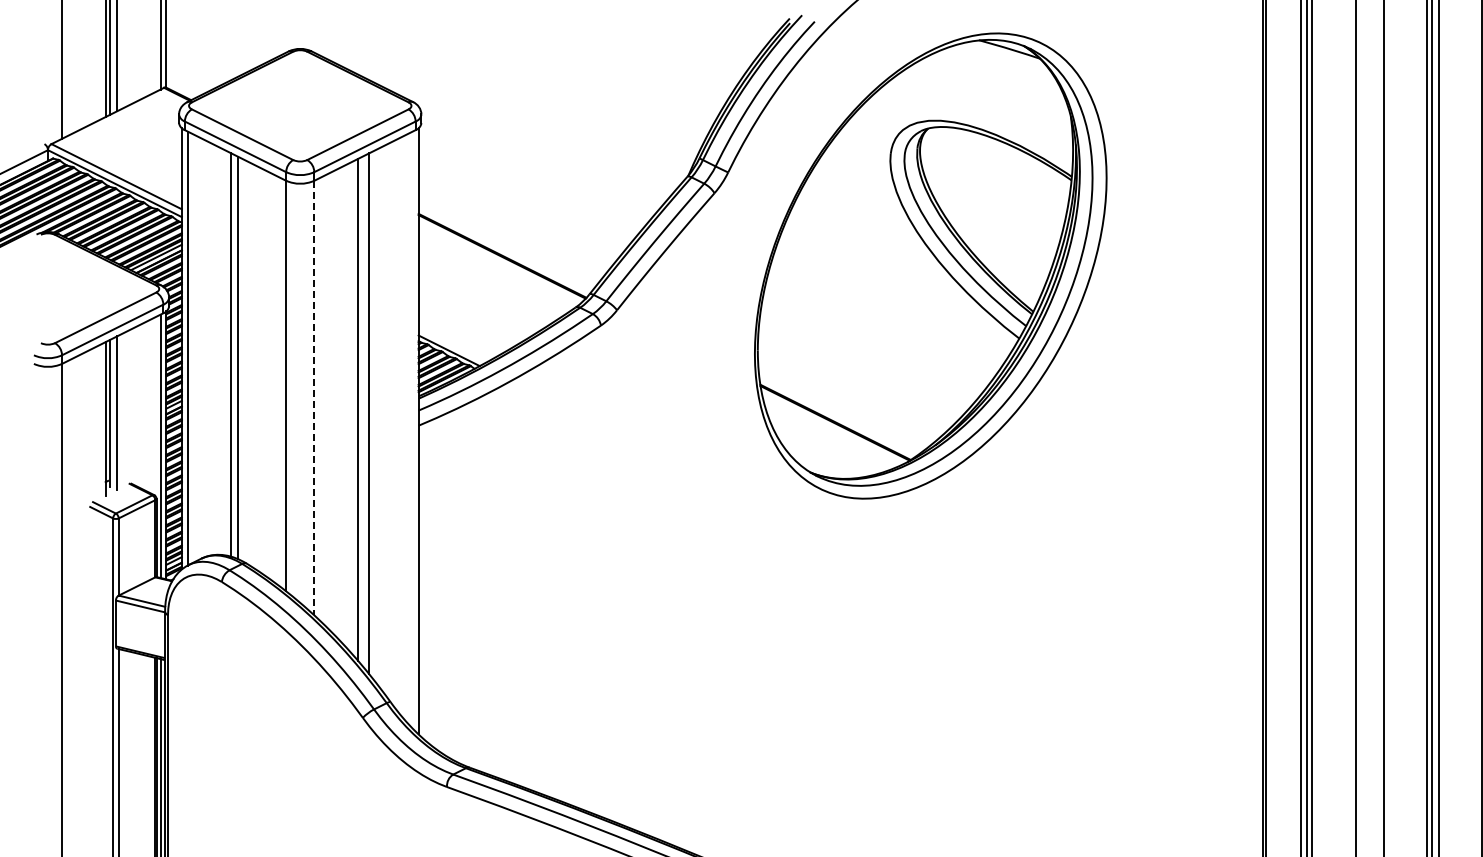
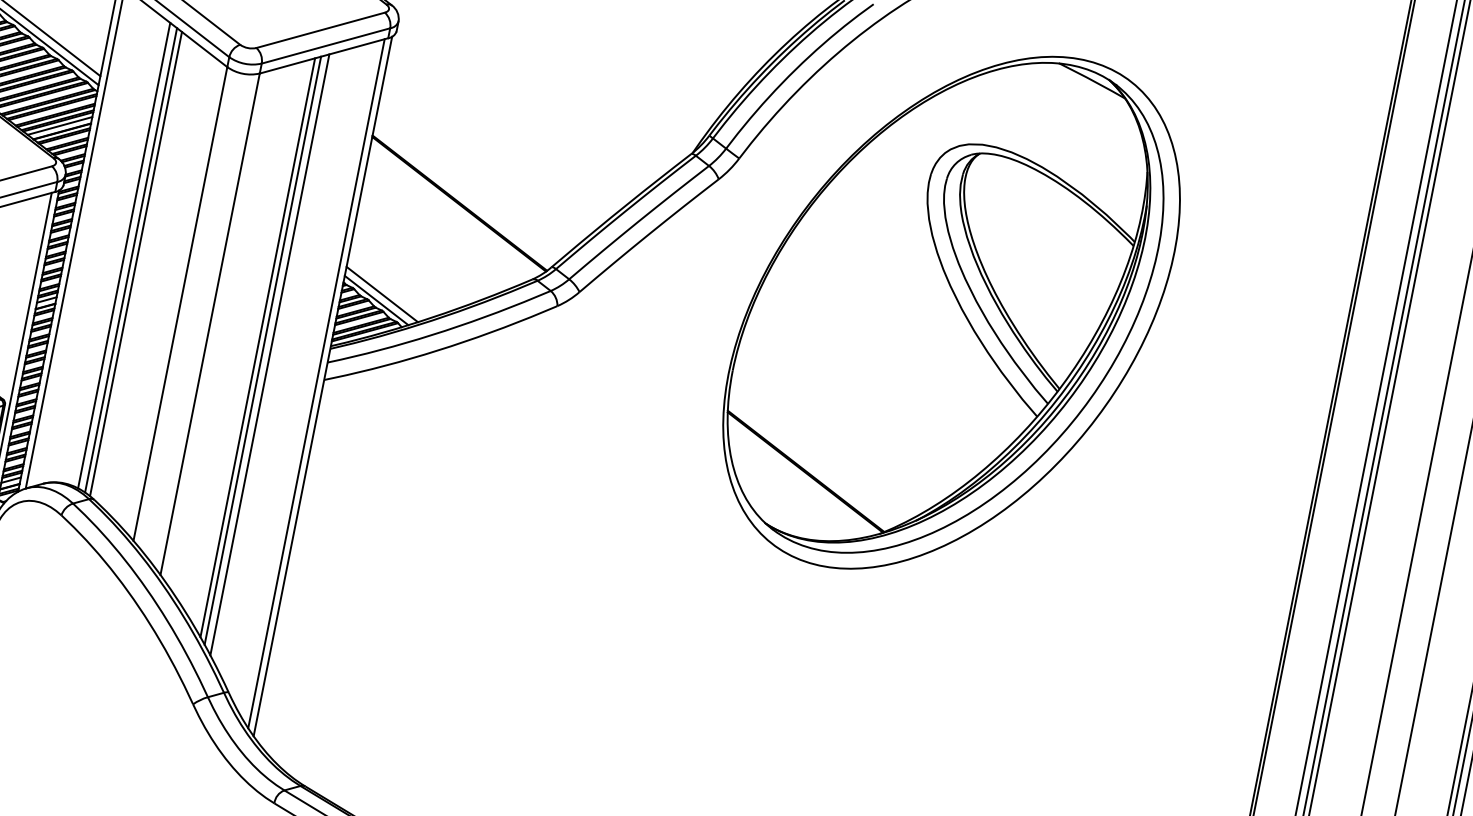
line: (452, 344) -> (381, 294), added
line: (242, 360) -> (135, 264), added
line: (314, 398) -> (210, 324), dashed -> solid
line: (362, 411) -> (262, 350), added
line: (412, 429) -> (316, 382), added

